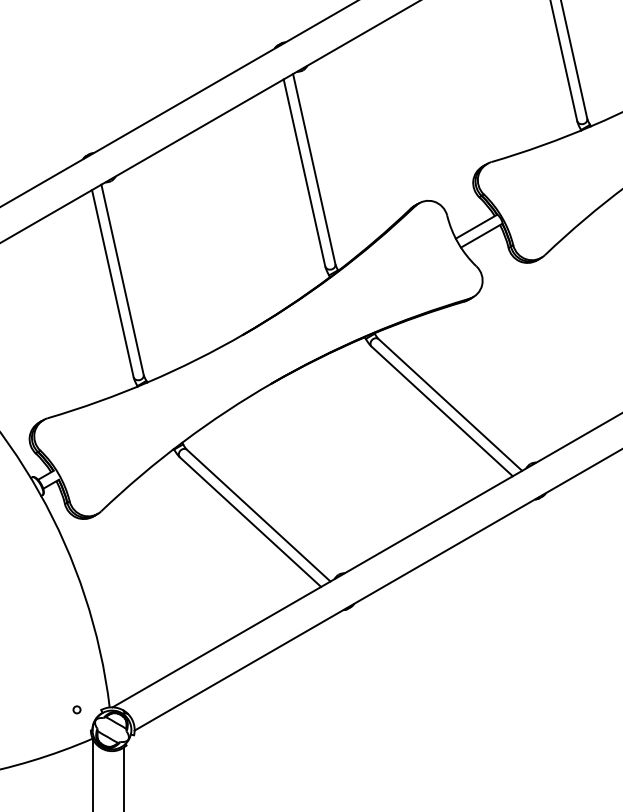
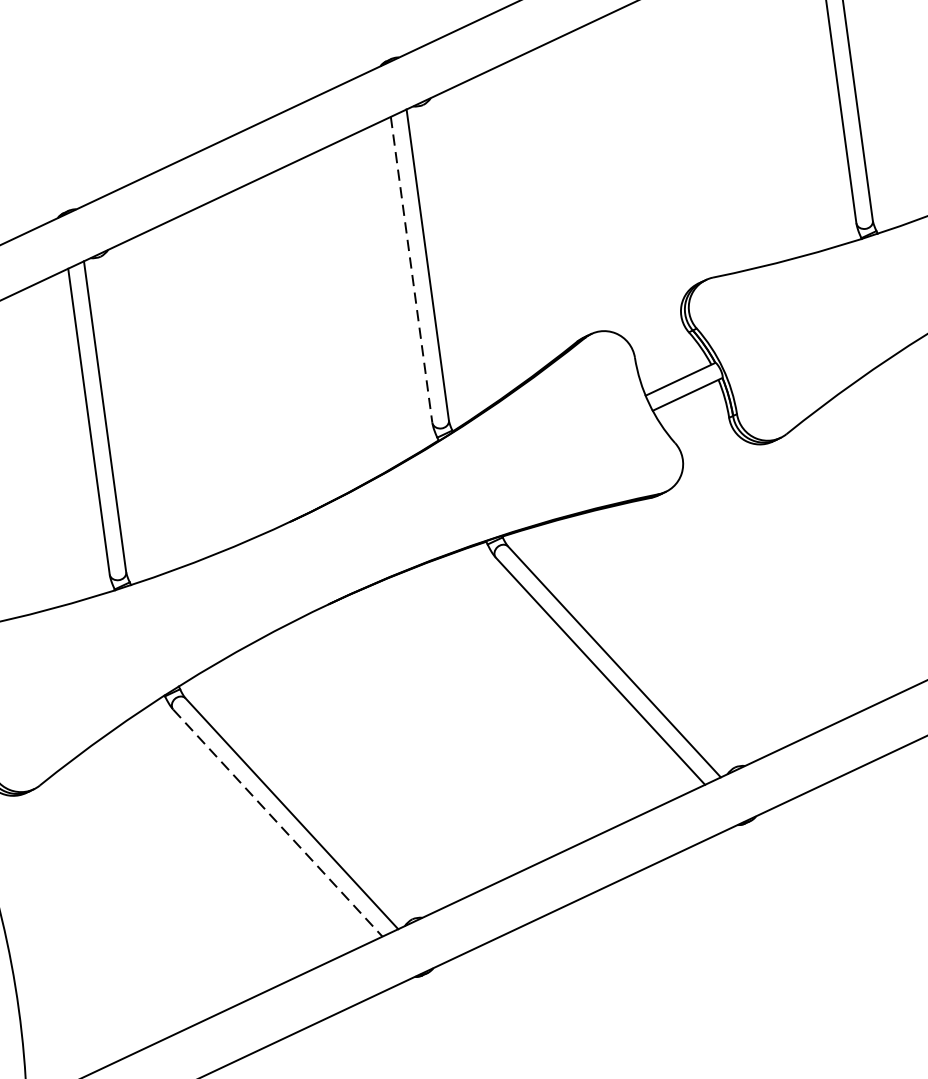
line: (304, 172) -> (411, 269), solid -> dashed
line: (250, 522) -> (277, 823), solid -> dashed

